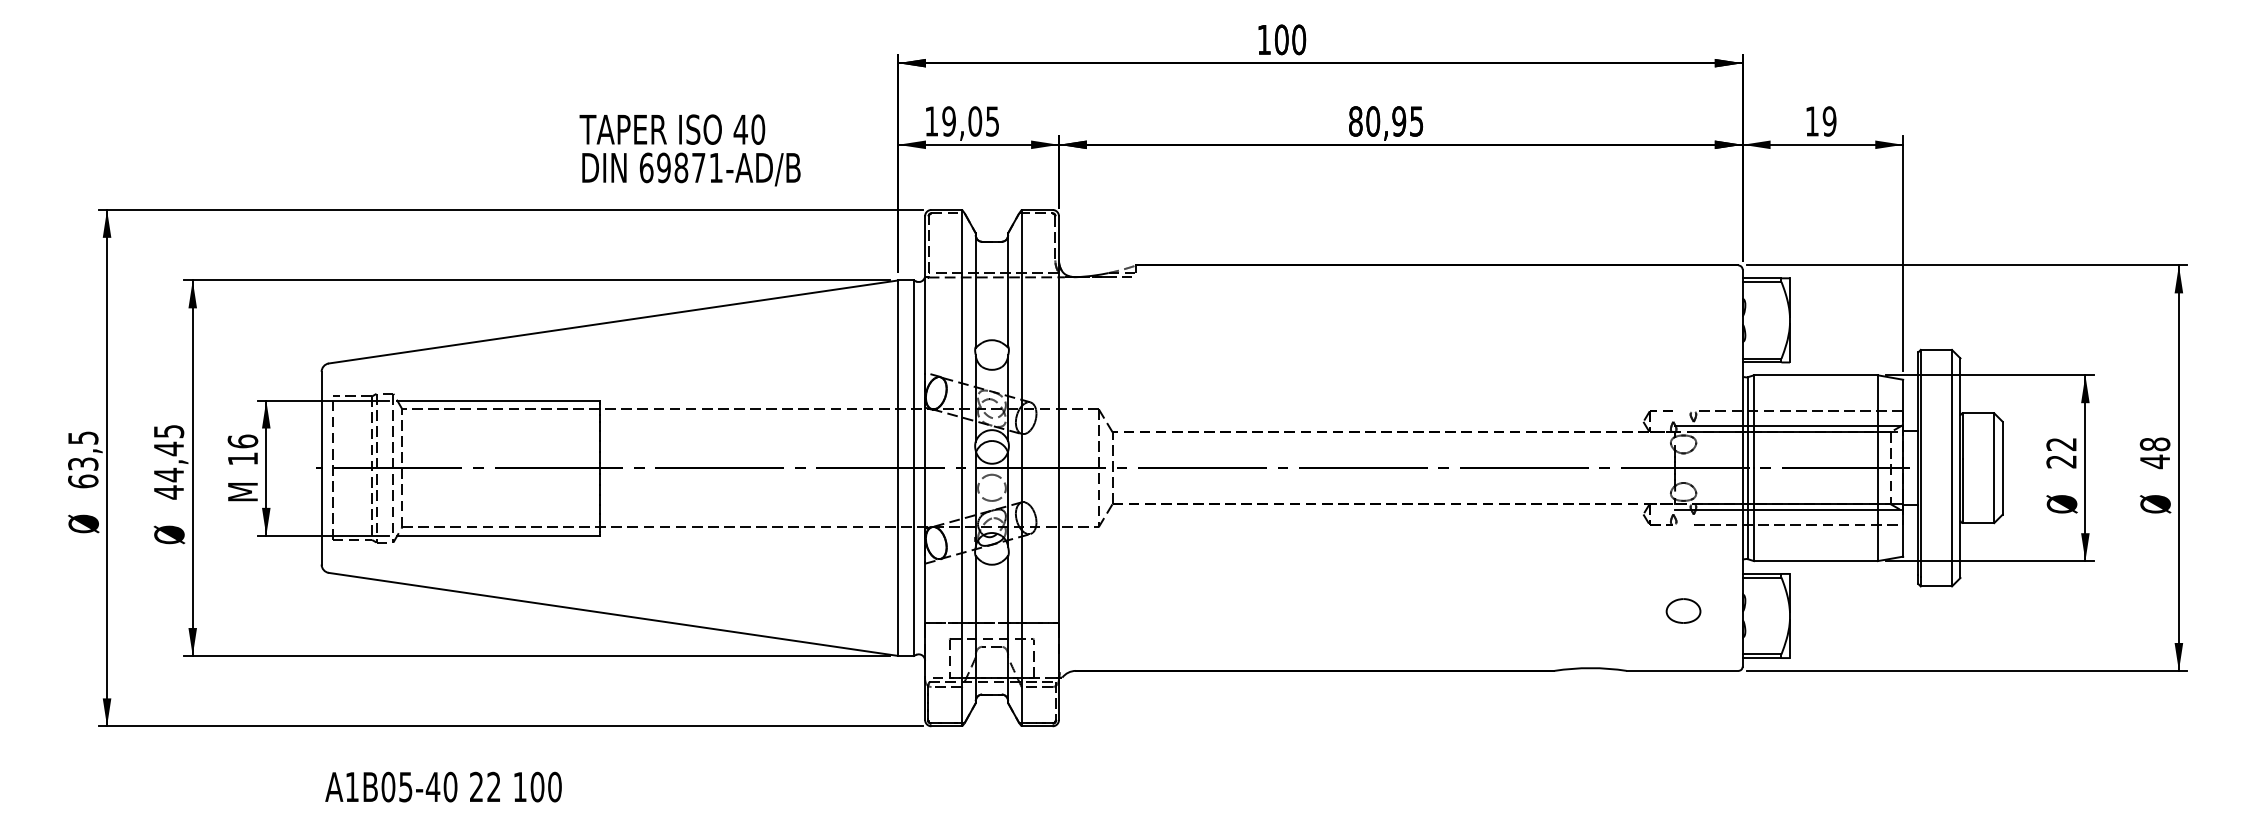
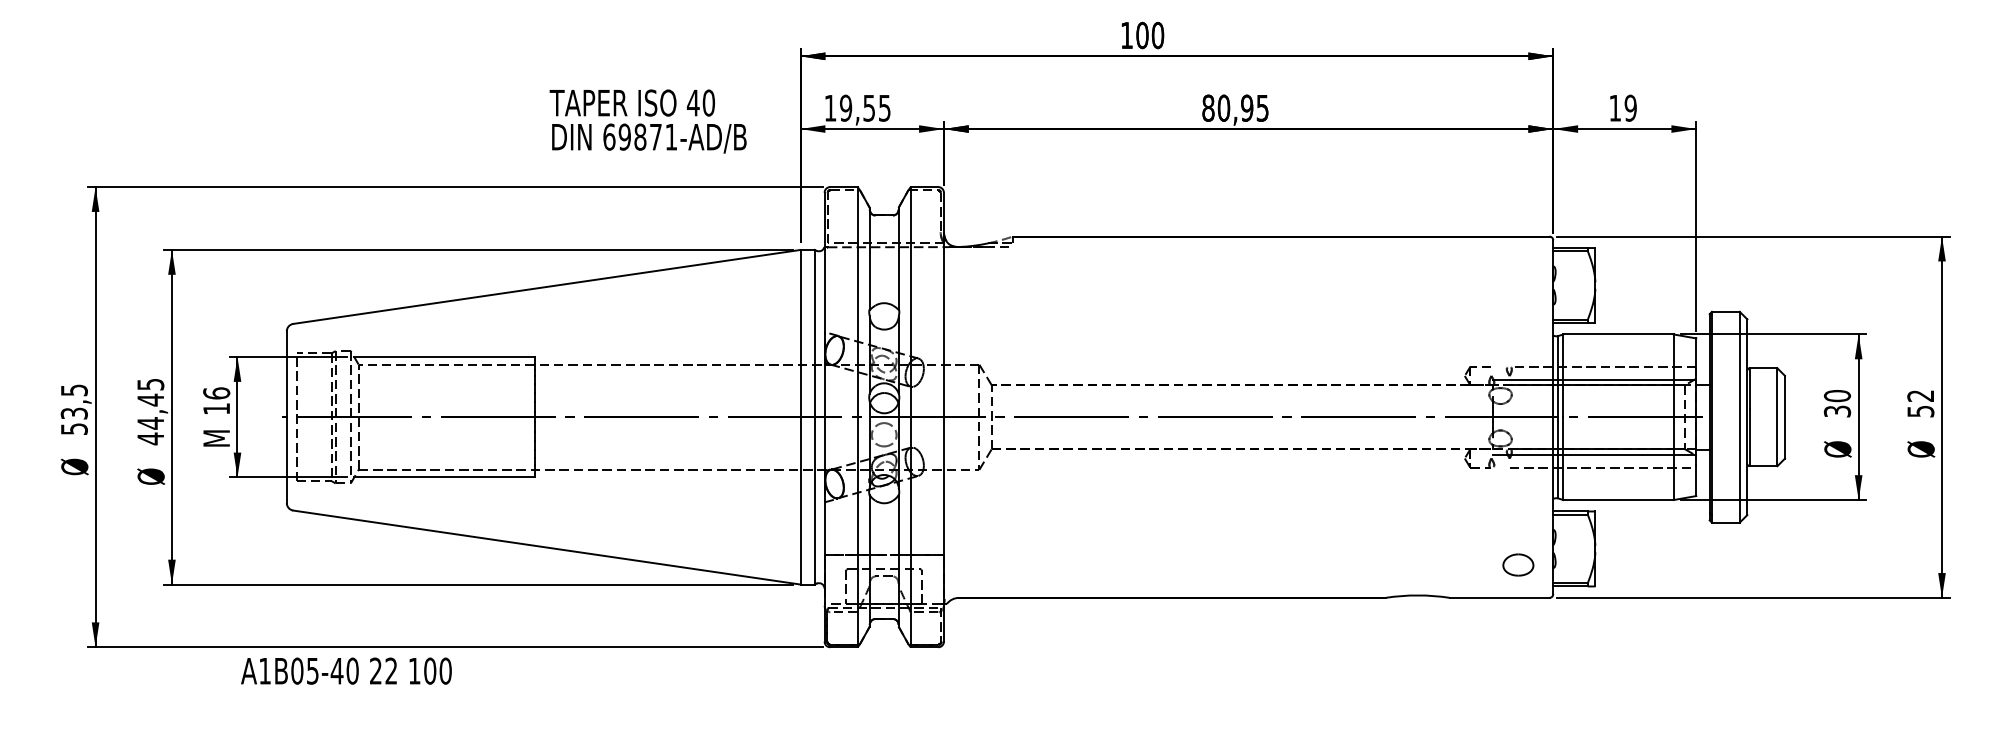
text: (975, 121) -> (869, 108), 19,05 -> 19,55
text: (689, 150) -> (647, 121), moved
text: (2061, 452) -> (1837, 403), 22 -> 30
text: (2155, 453) -> (1921, 404), 48 -> 52
text: (83, 481) -> (74, 429), 63,5 -> 53,5
part: (1683, 610) -> (1518, 564), moved
text: (443, 786) -> (346, 670), moved

